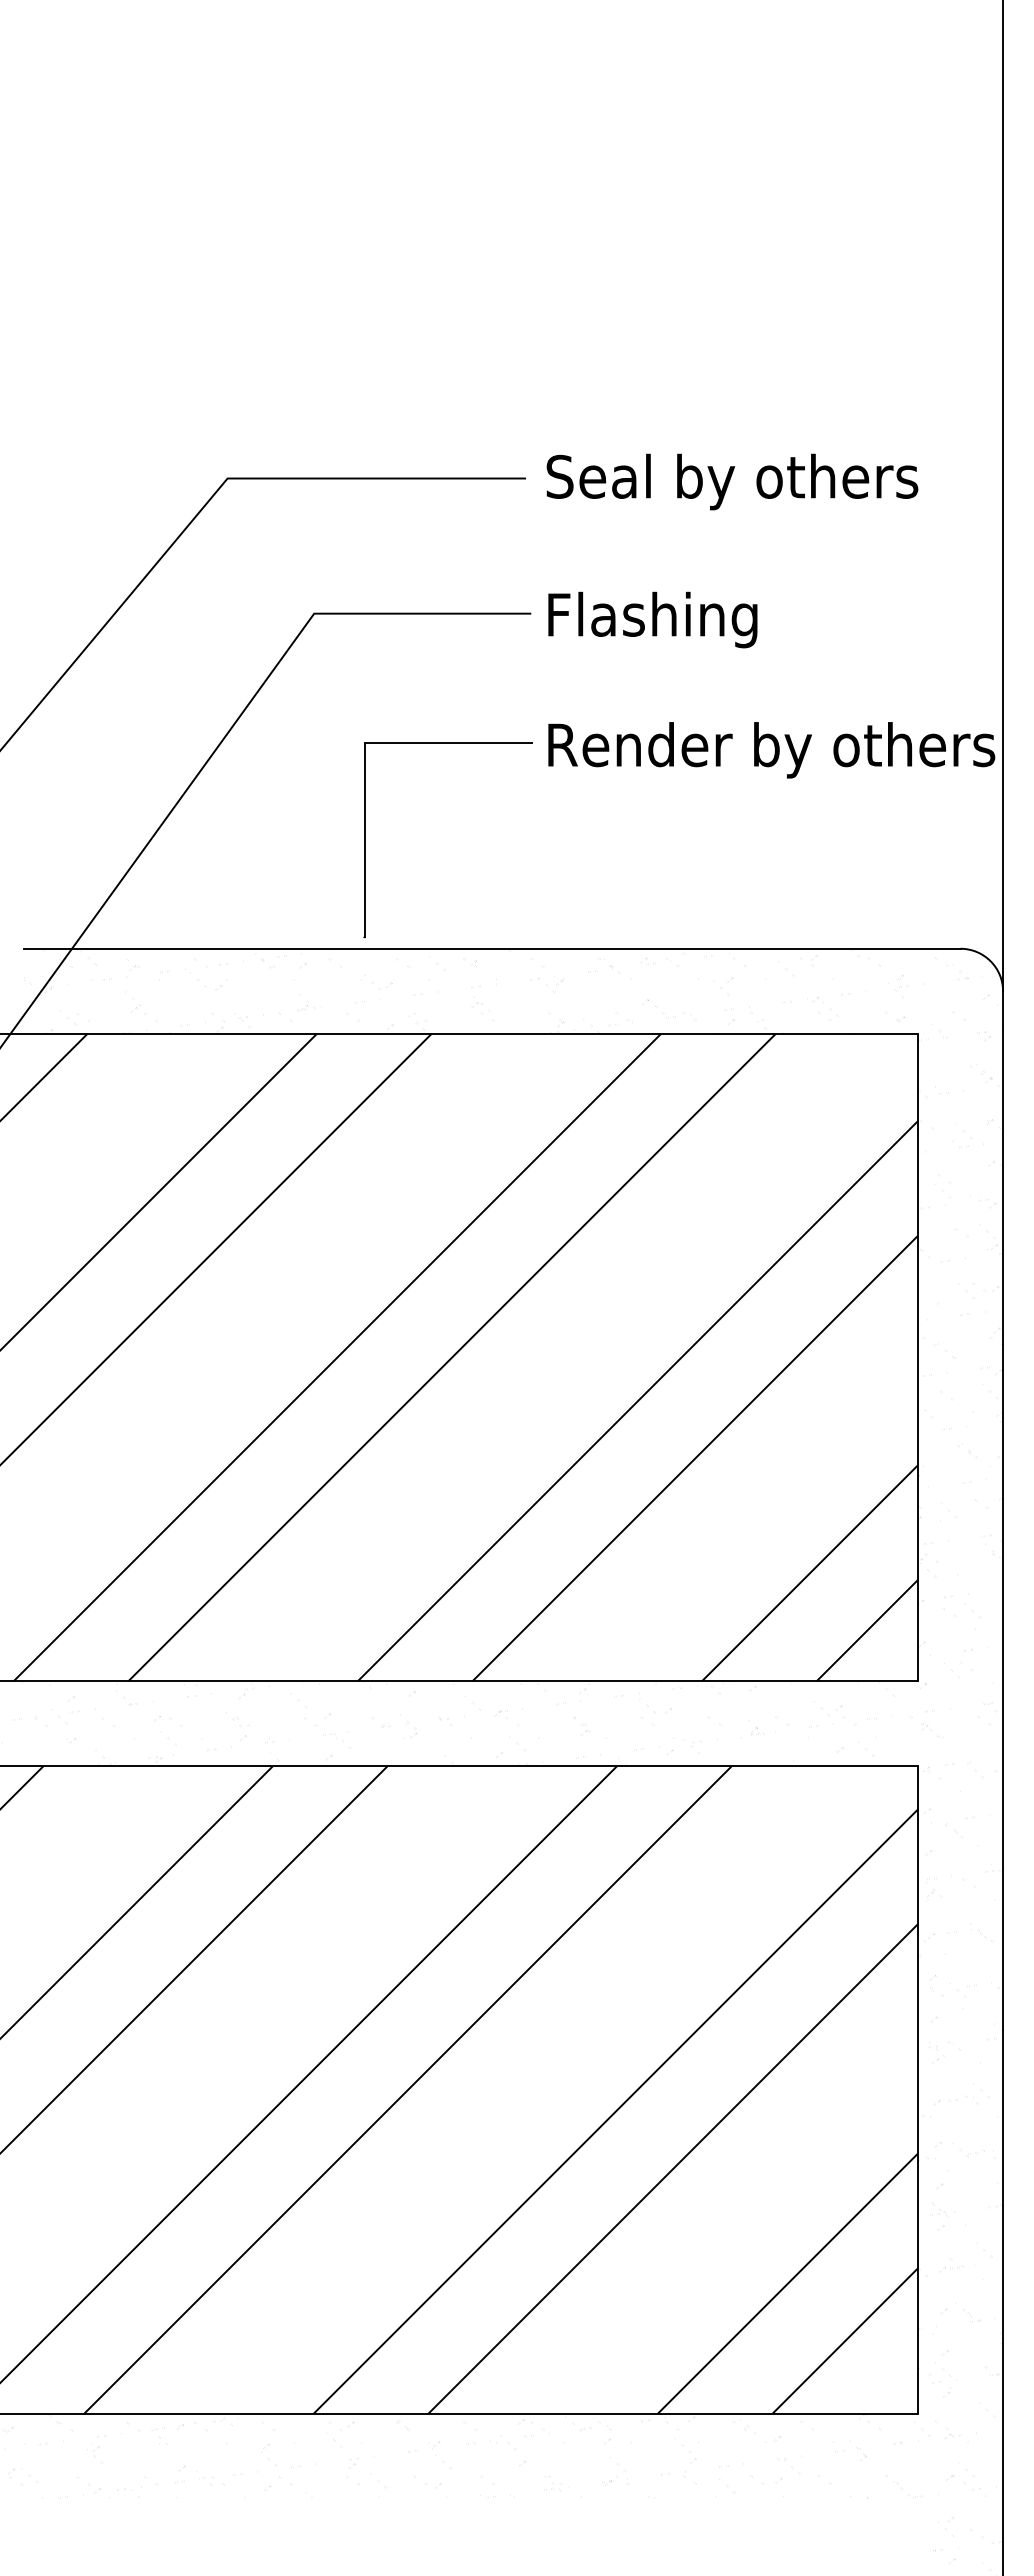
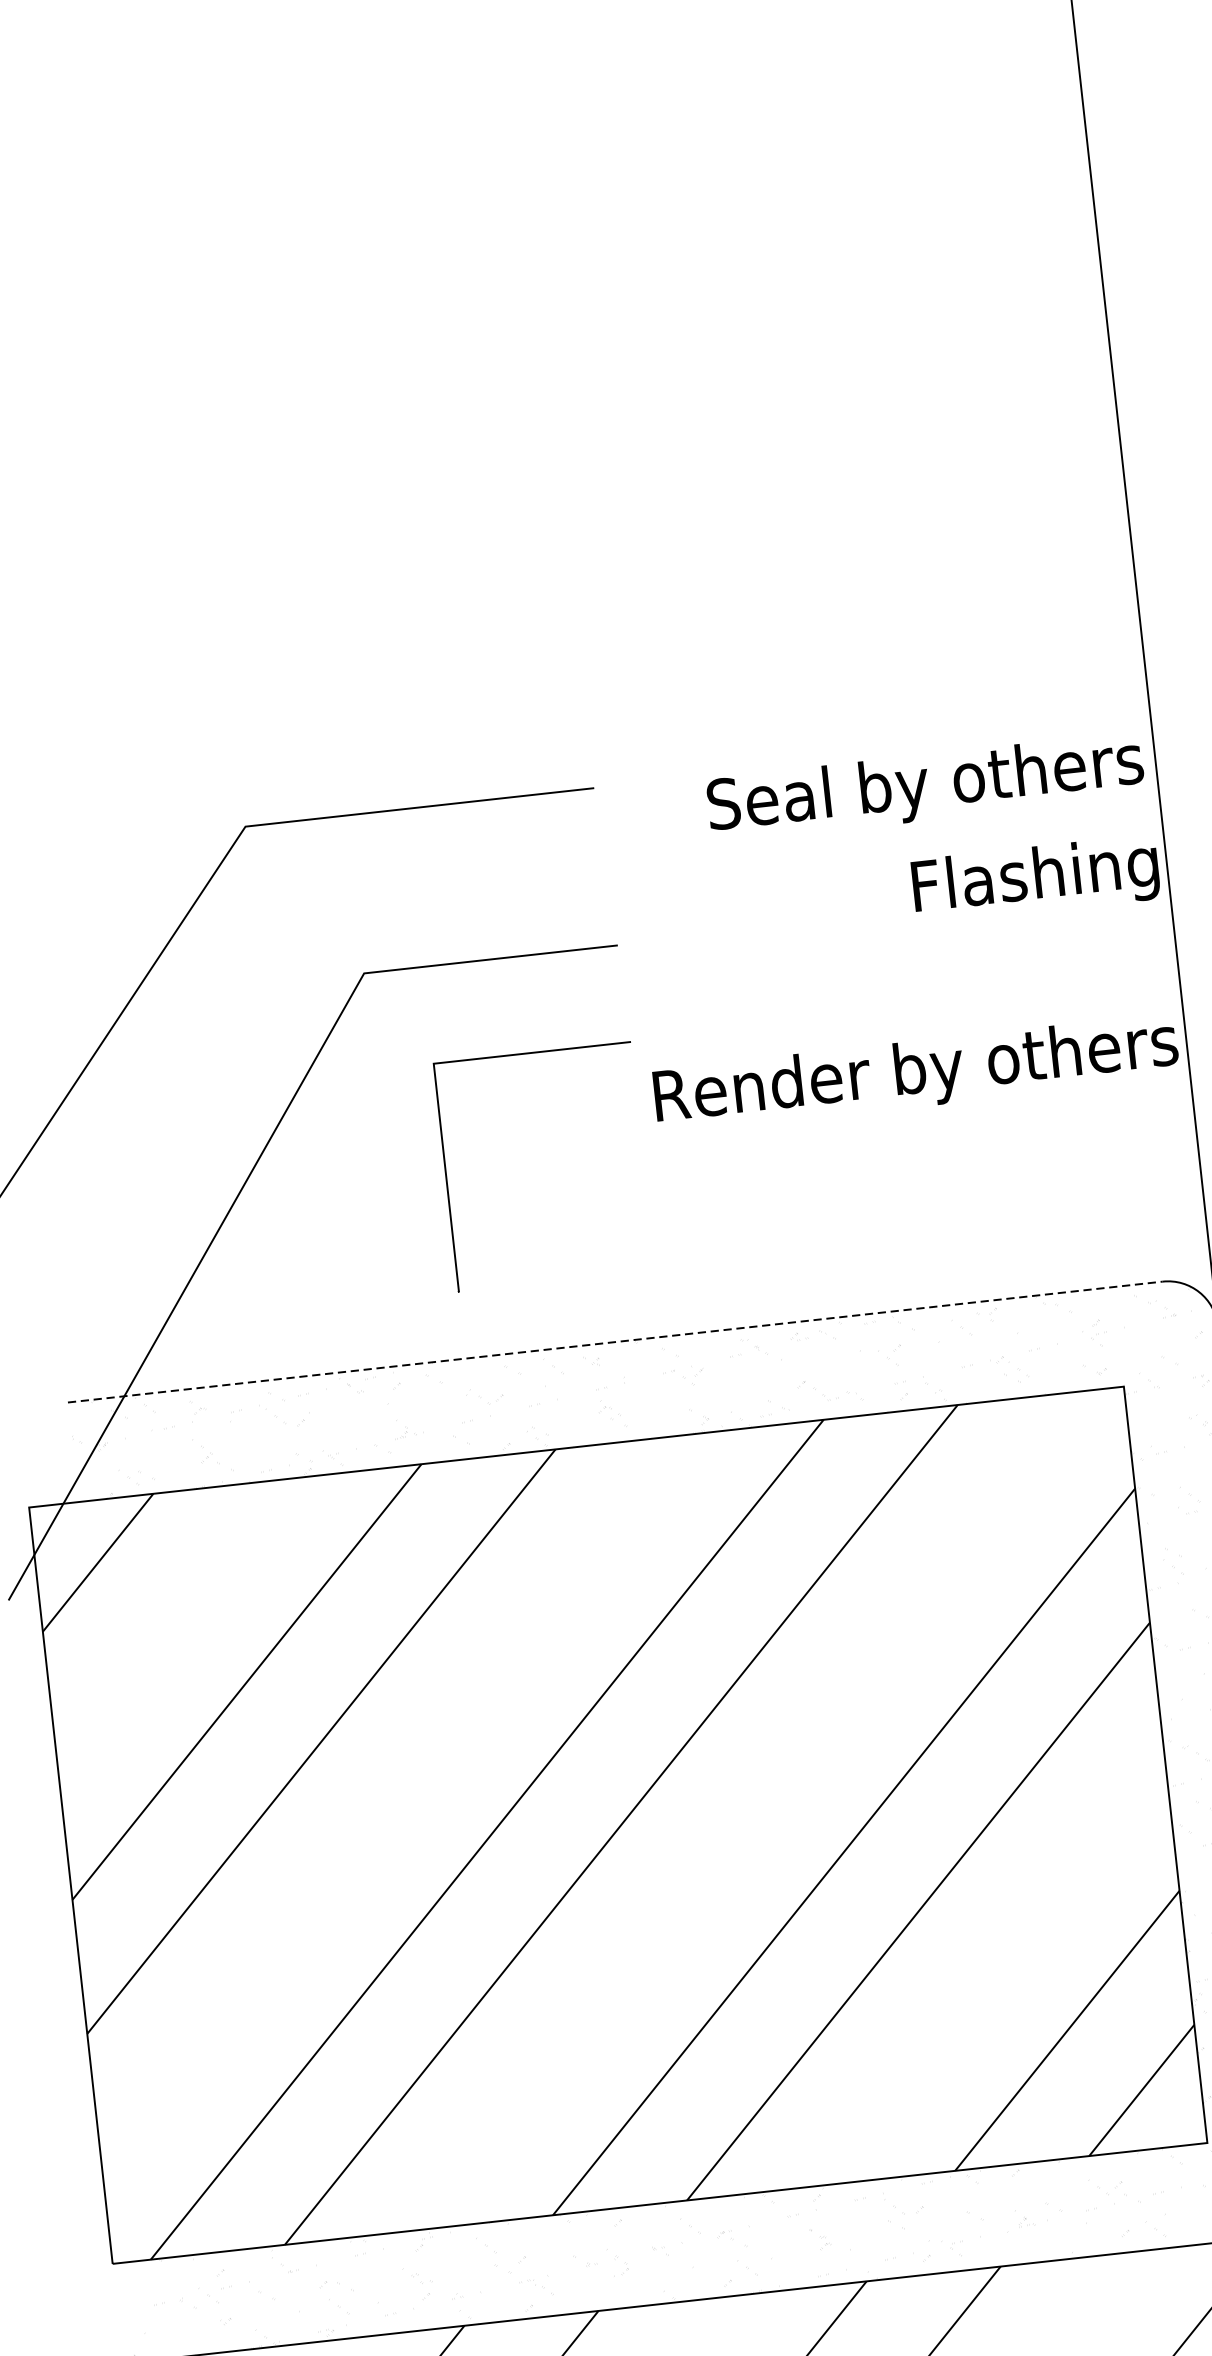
text: (732, 481) -> (925, 787), moved
text: (652, 619) -> (1035, 879), moved
part: (365, 840) -> (447, 1178), moved
line: (492, 948) -> (615, 1341), solid -> dashed

